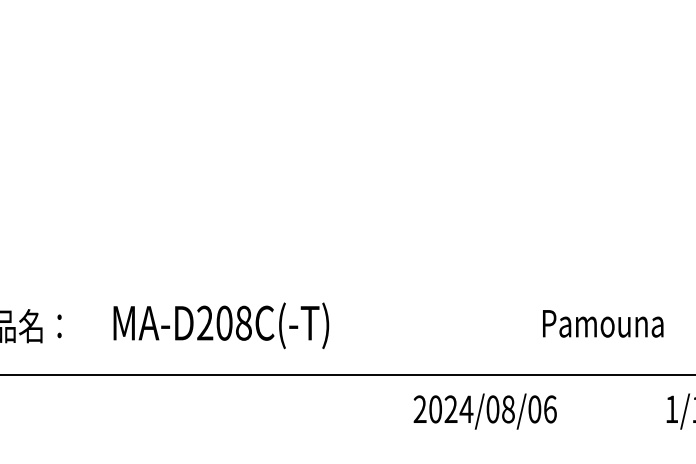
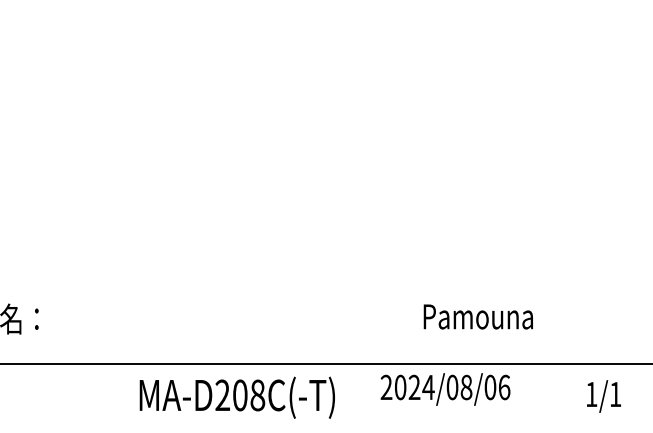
text: (602, 323) -> (477, 316), moved
text: (220, 325) -> (236, 397), moved
text: (485, 411) -> (445, 389), moved

